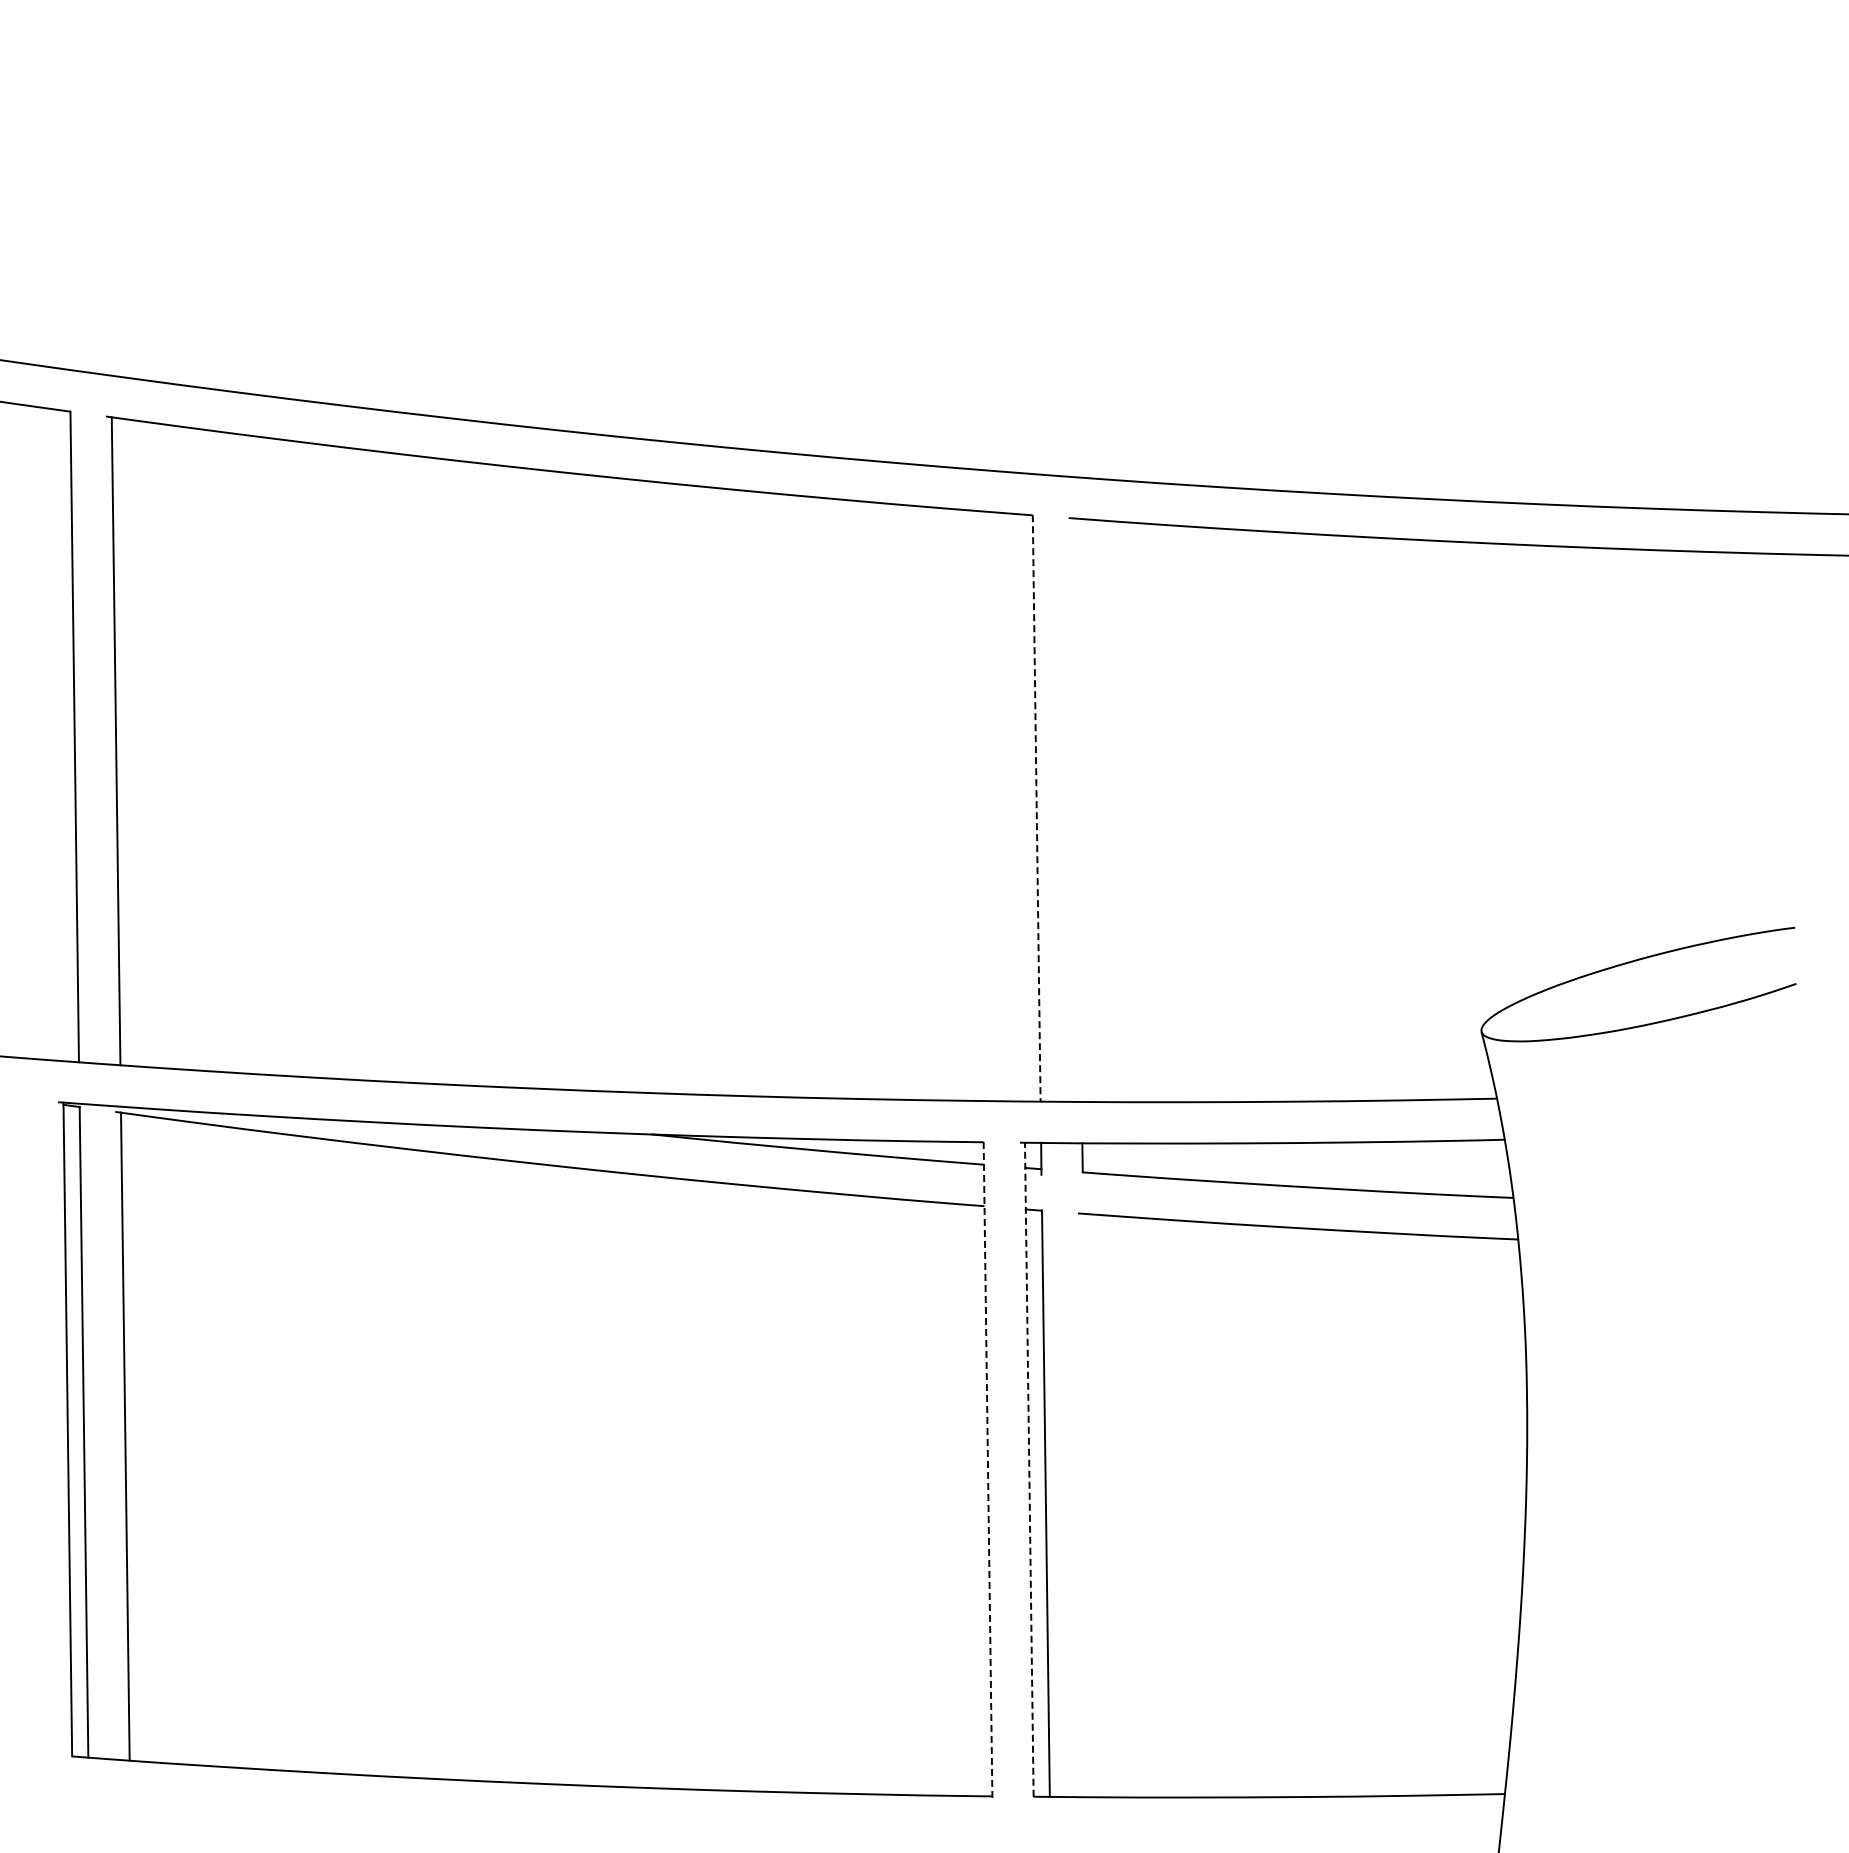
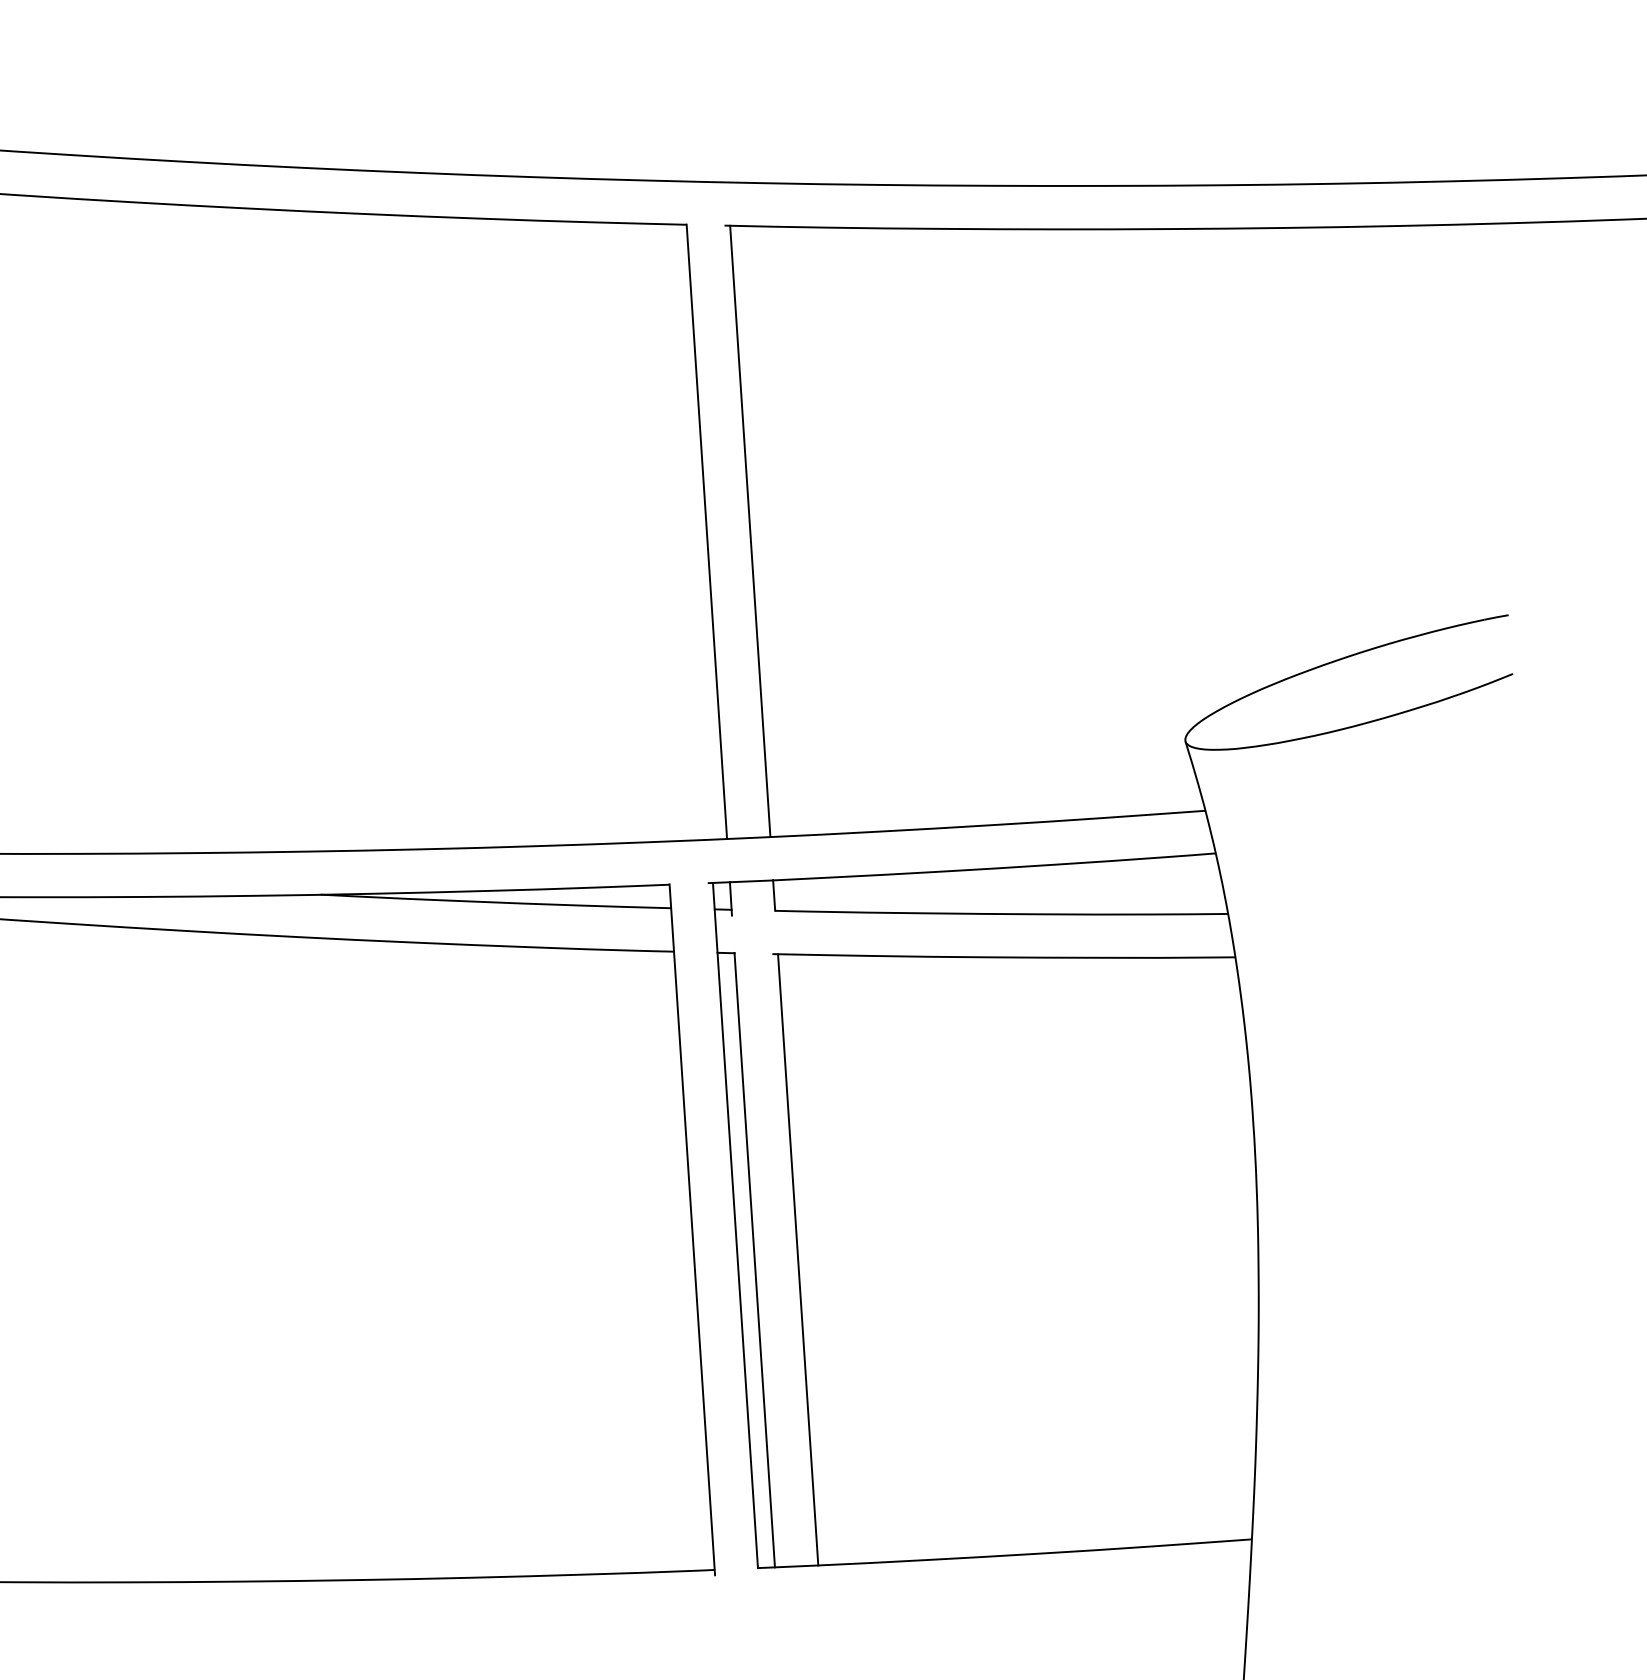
line: (1036, 808) -> (706, 531), dashed -> solid
line: (1077, 809) -> (749, 530), added
line: (1029, 1469) -> (735, 1225), dashed -> solid
line: (988, 1471) -> (692, 1229), dashed -> solid
line: (1087, 1505) -> (798, 1259), added

